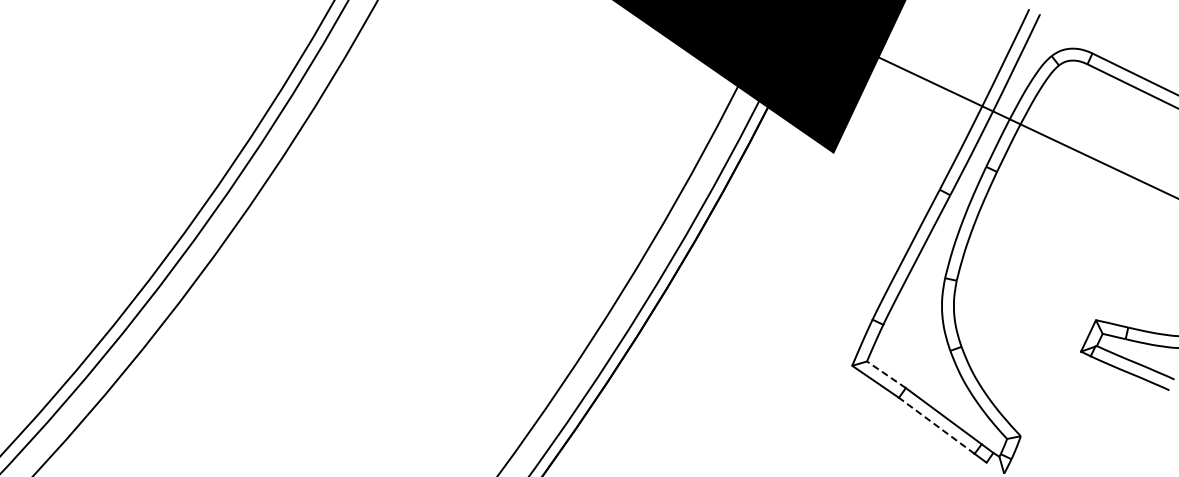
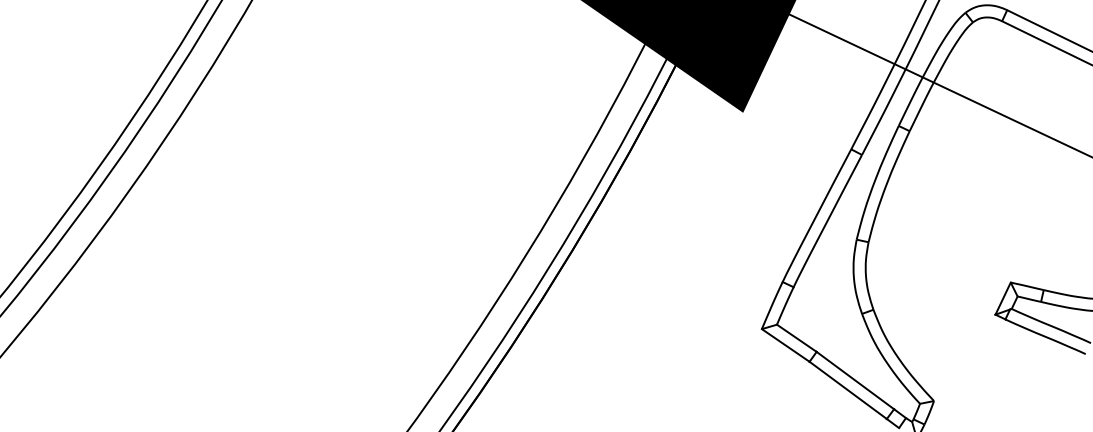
line: (886, 374) -> (796, 338), dashed -> solid
line: (936, 425) -> (847, 390), dashed -> solid

